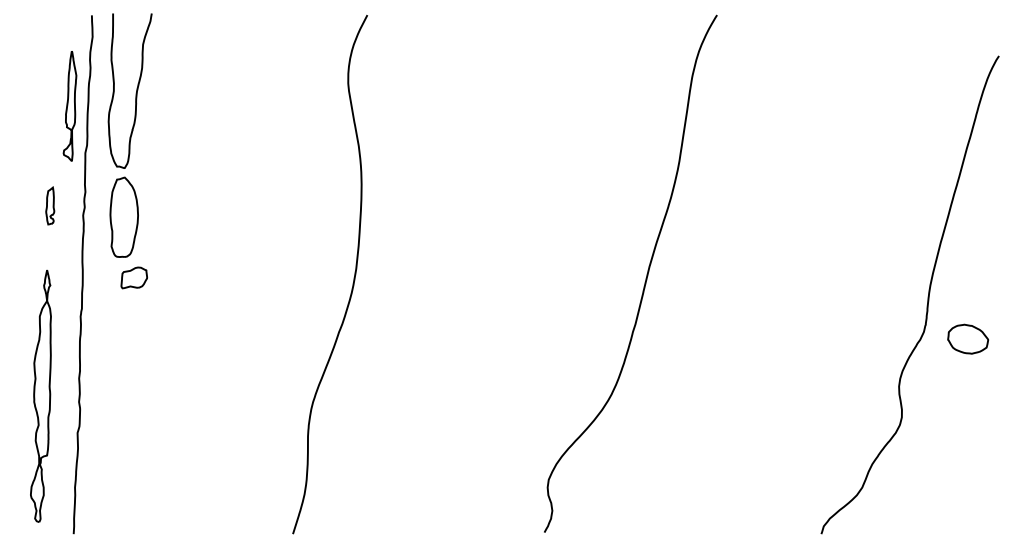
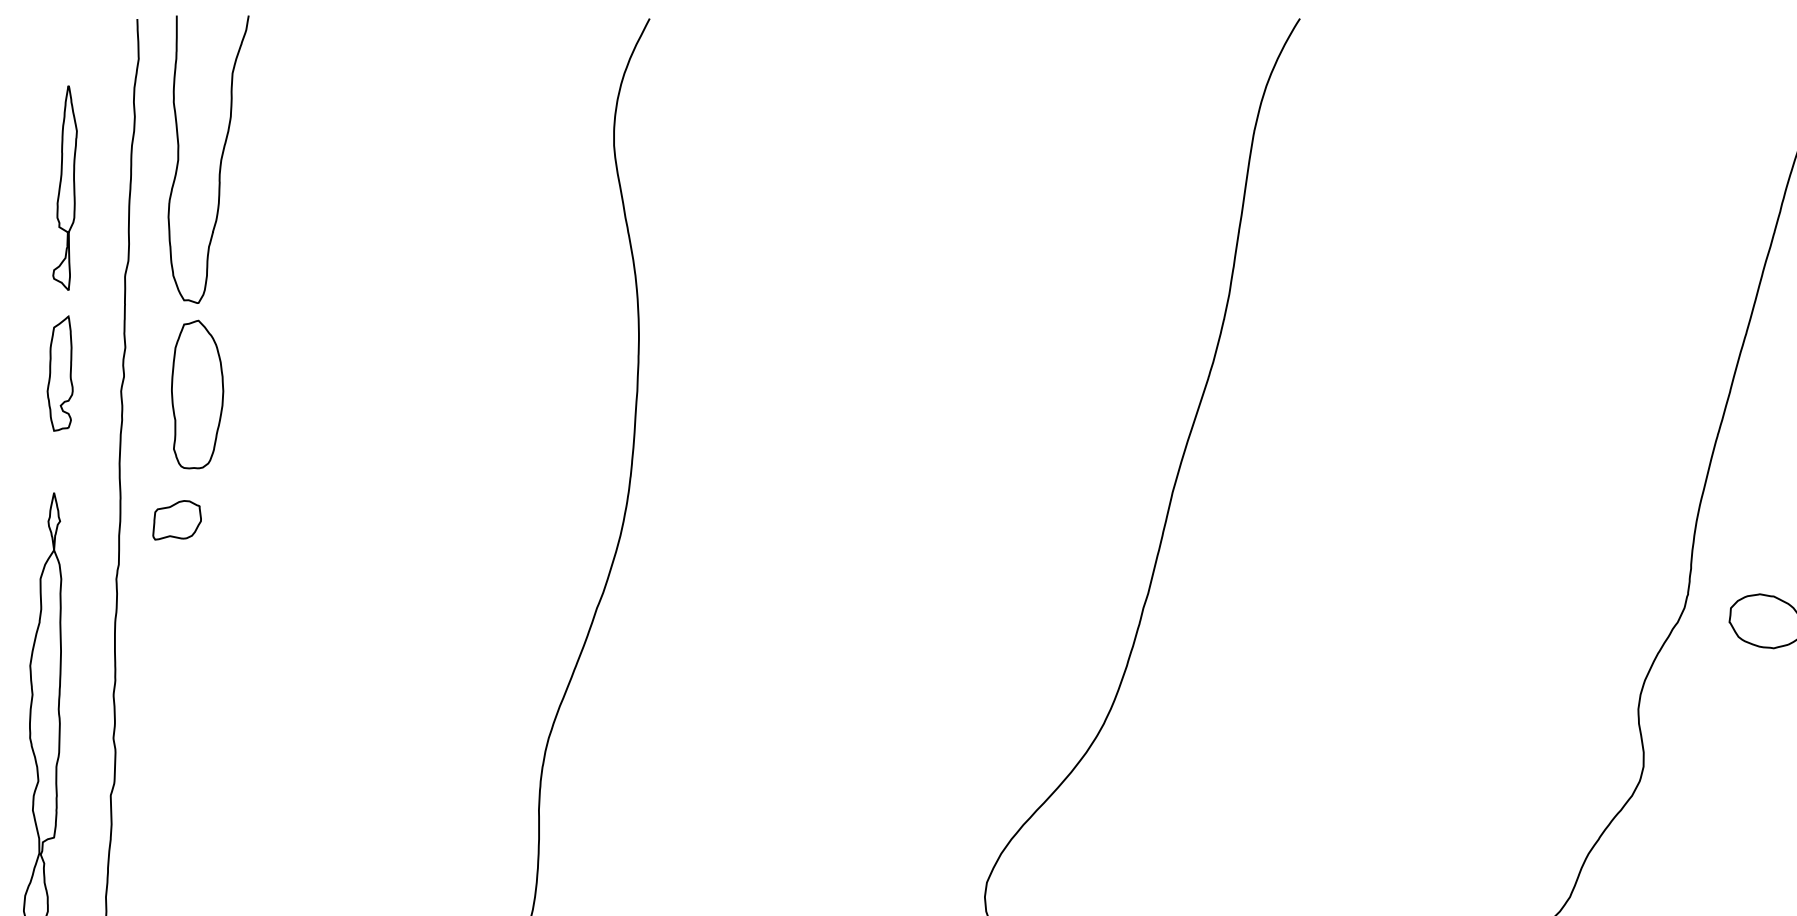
part: (69, 106) -> (64, 188), moved
part: (49, 205) -> (58, 372), size x1.67
part: (133, 277) -> (175, 519), moved

